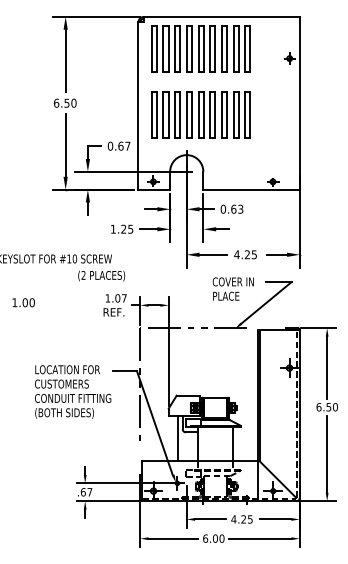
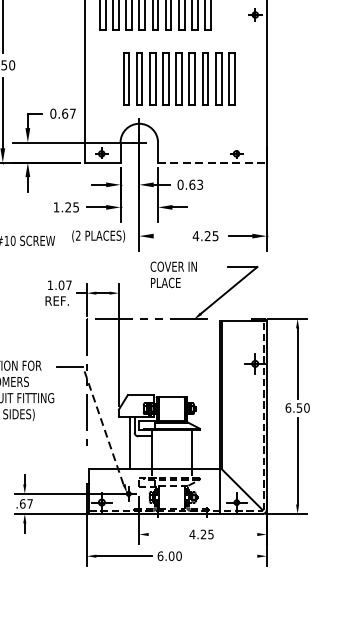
part: (200, 114) -> (178, 77), moved
line: (252, 189) -> (213, 162), solid -> dashed
line: (213, 254) -> (169, 235), removed
text: (101, 275) -> (98, 235), moved
text: (232, 288) -> (172, 274), moved
line: (154, 422) -> (102, 425), solid -> dashed
line: (210, 519) -> (166, 534), removed
line: (275, 519) -> (239, 534), removed
line: (259, 538) -> (221, 556), removed

